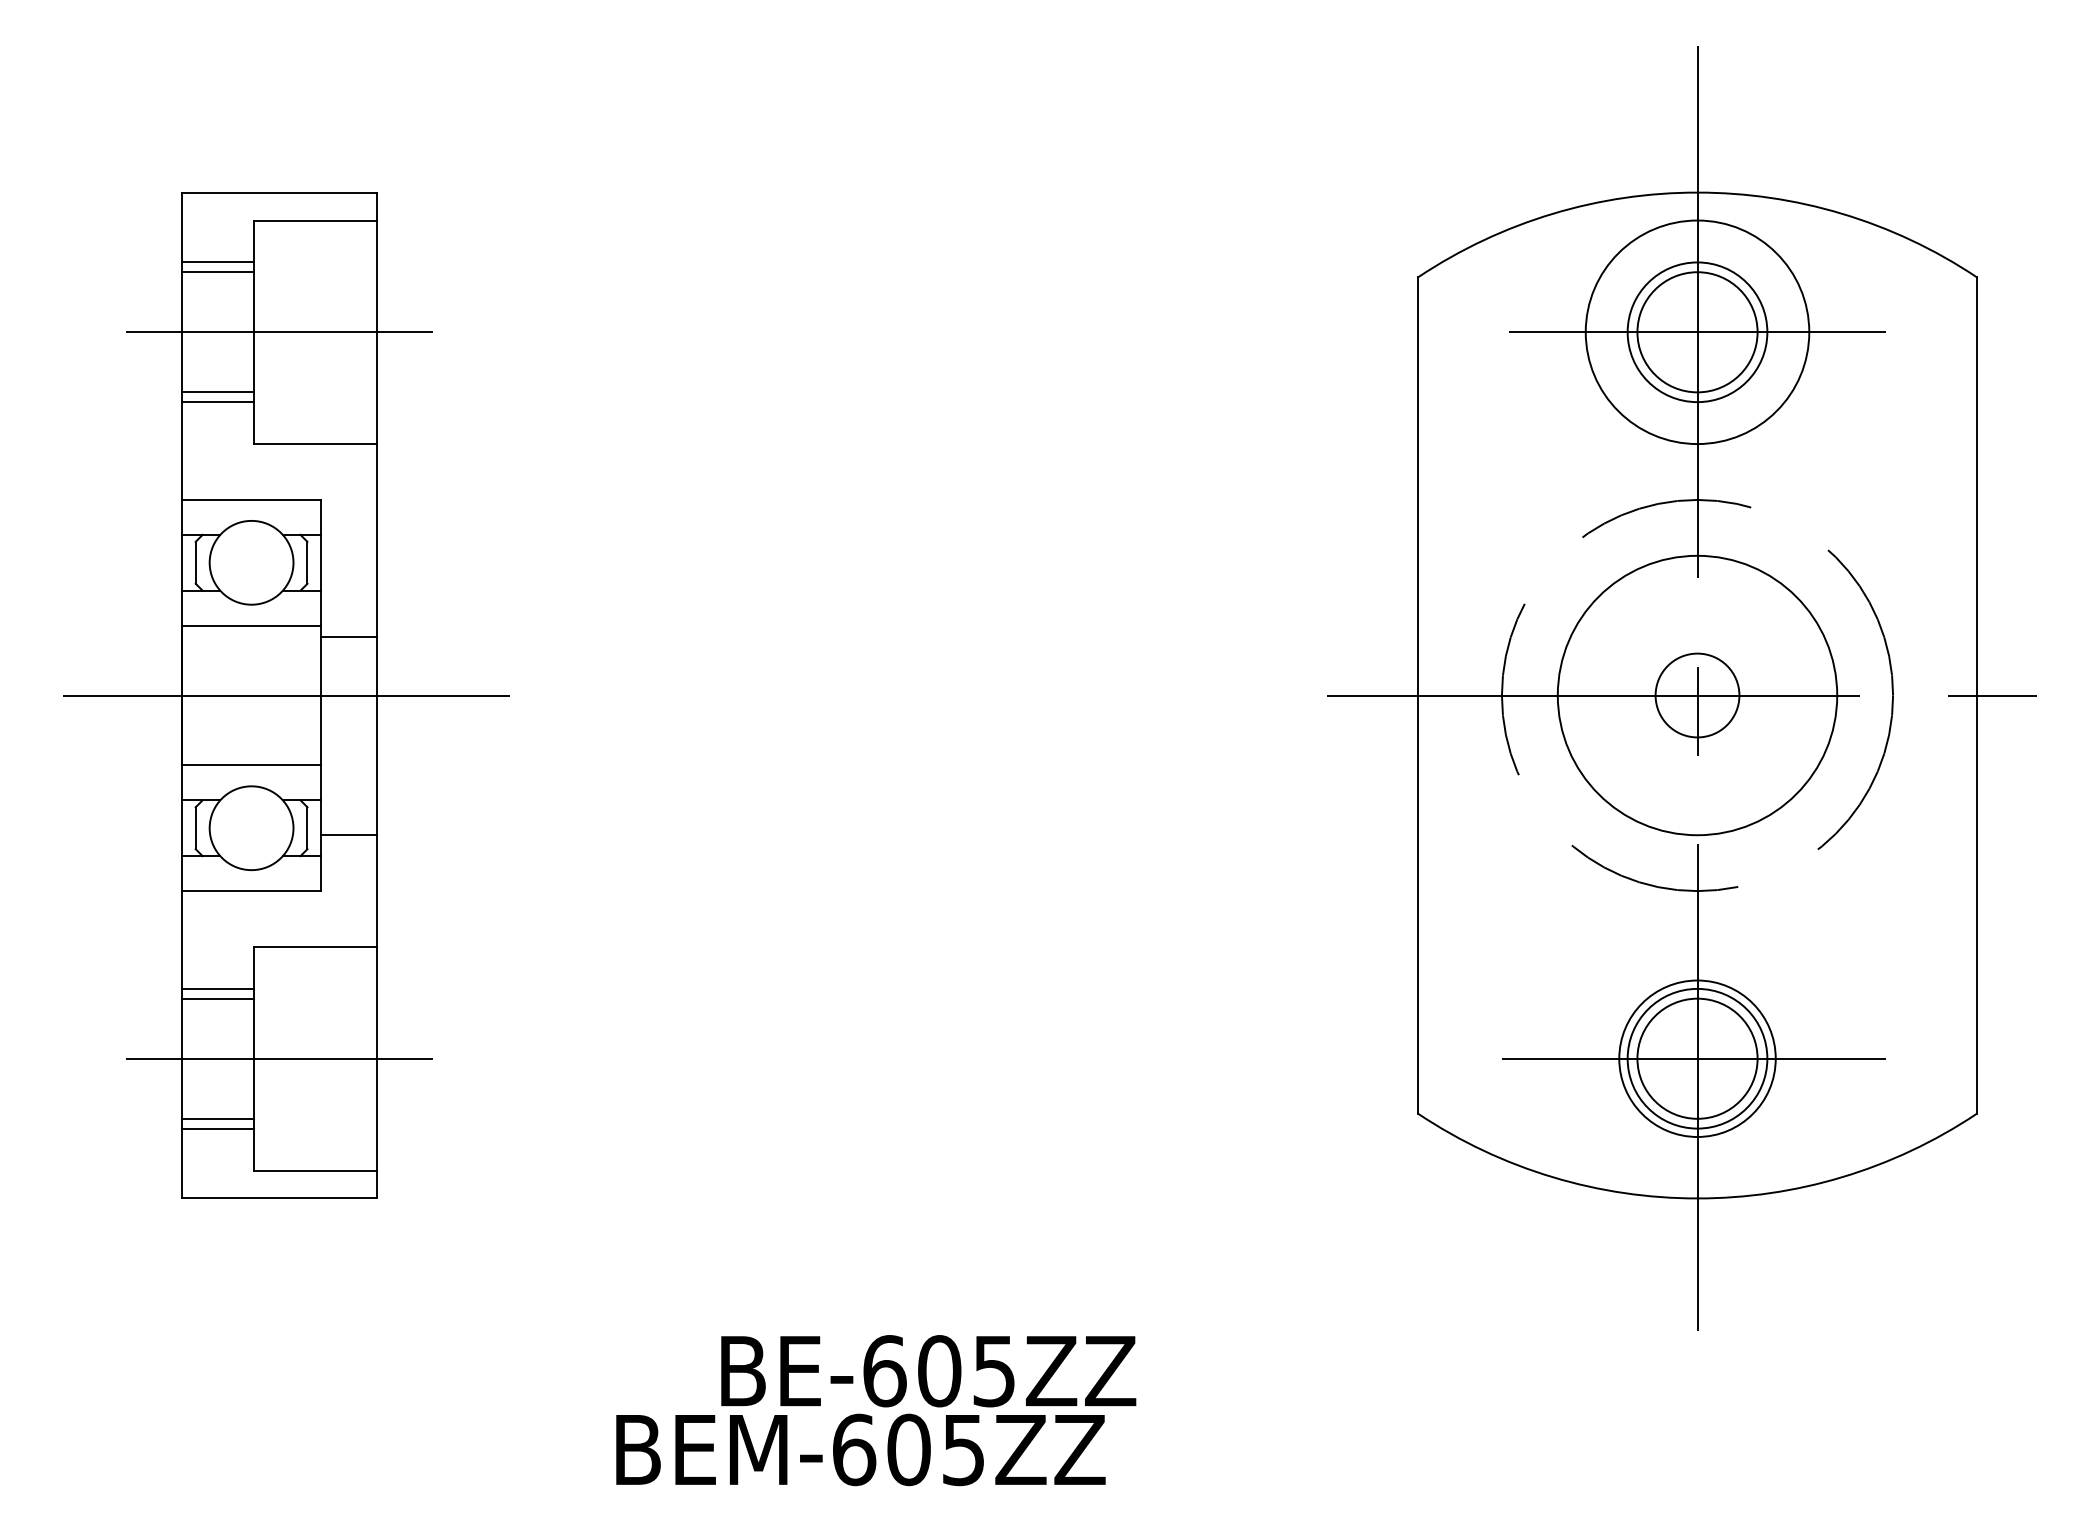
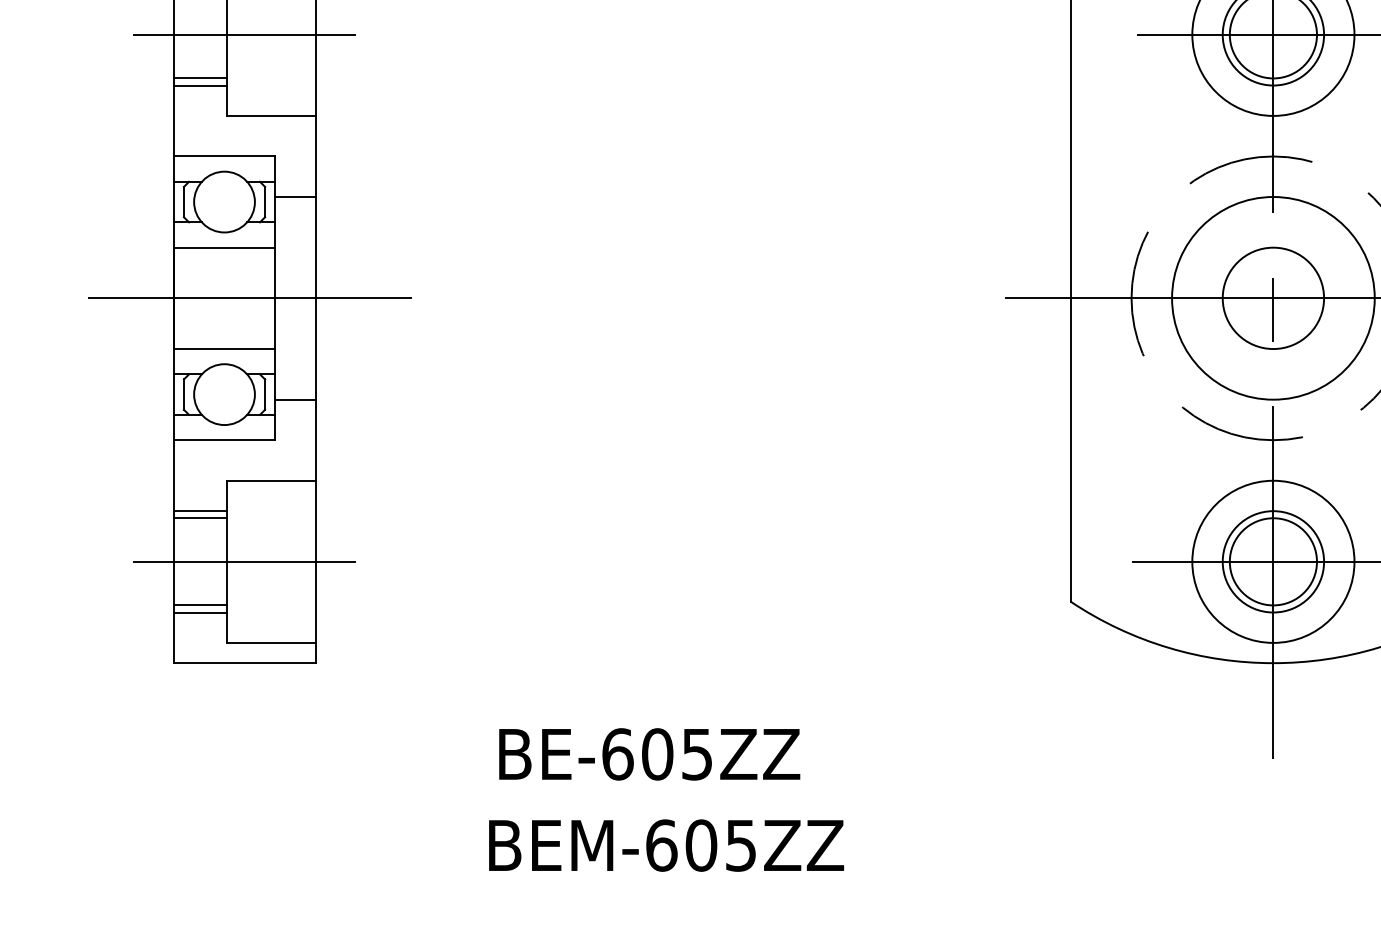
line: (349, 636) -> (295, 196), moved
circle: (1697, 695) -> (1273, 298), size x1.67
circle: (1697, 1058) -> (1273, 561), size x1.43
text: (928, 1371) -> (649, 754), moved

